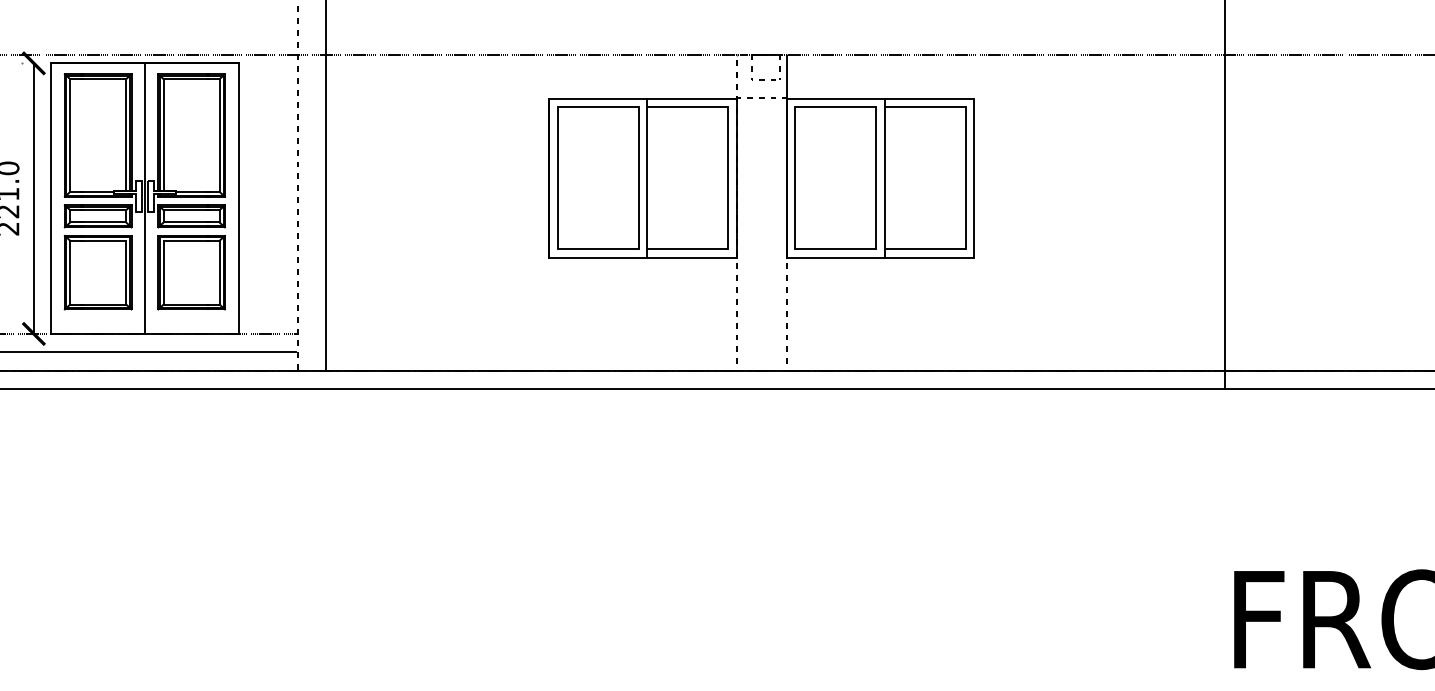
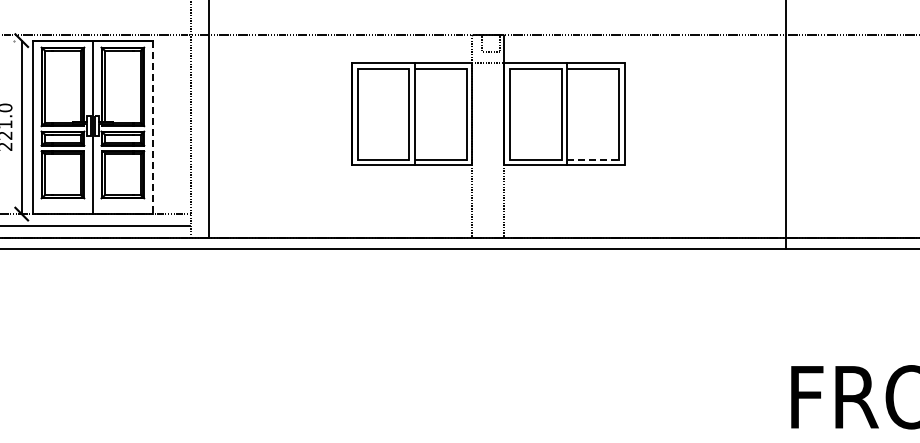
line: (237, 198) -> (152, 127), solid -> dashed
line: (925, 248) -> (593, 159), solid -> dashed

